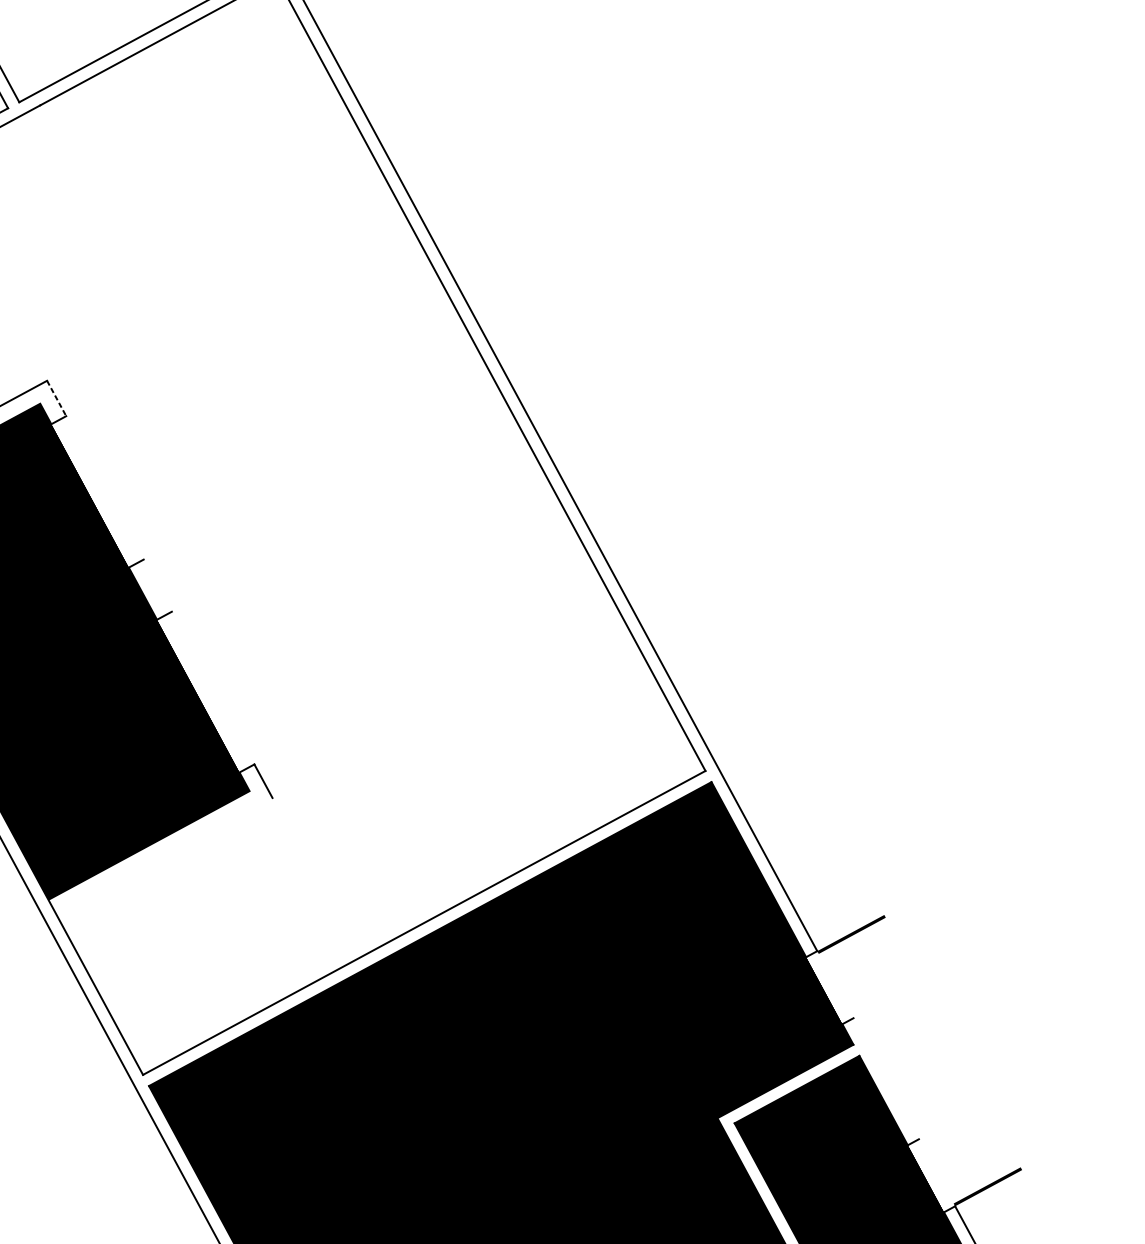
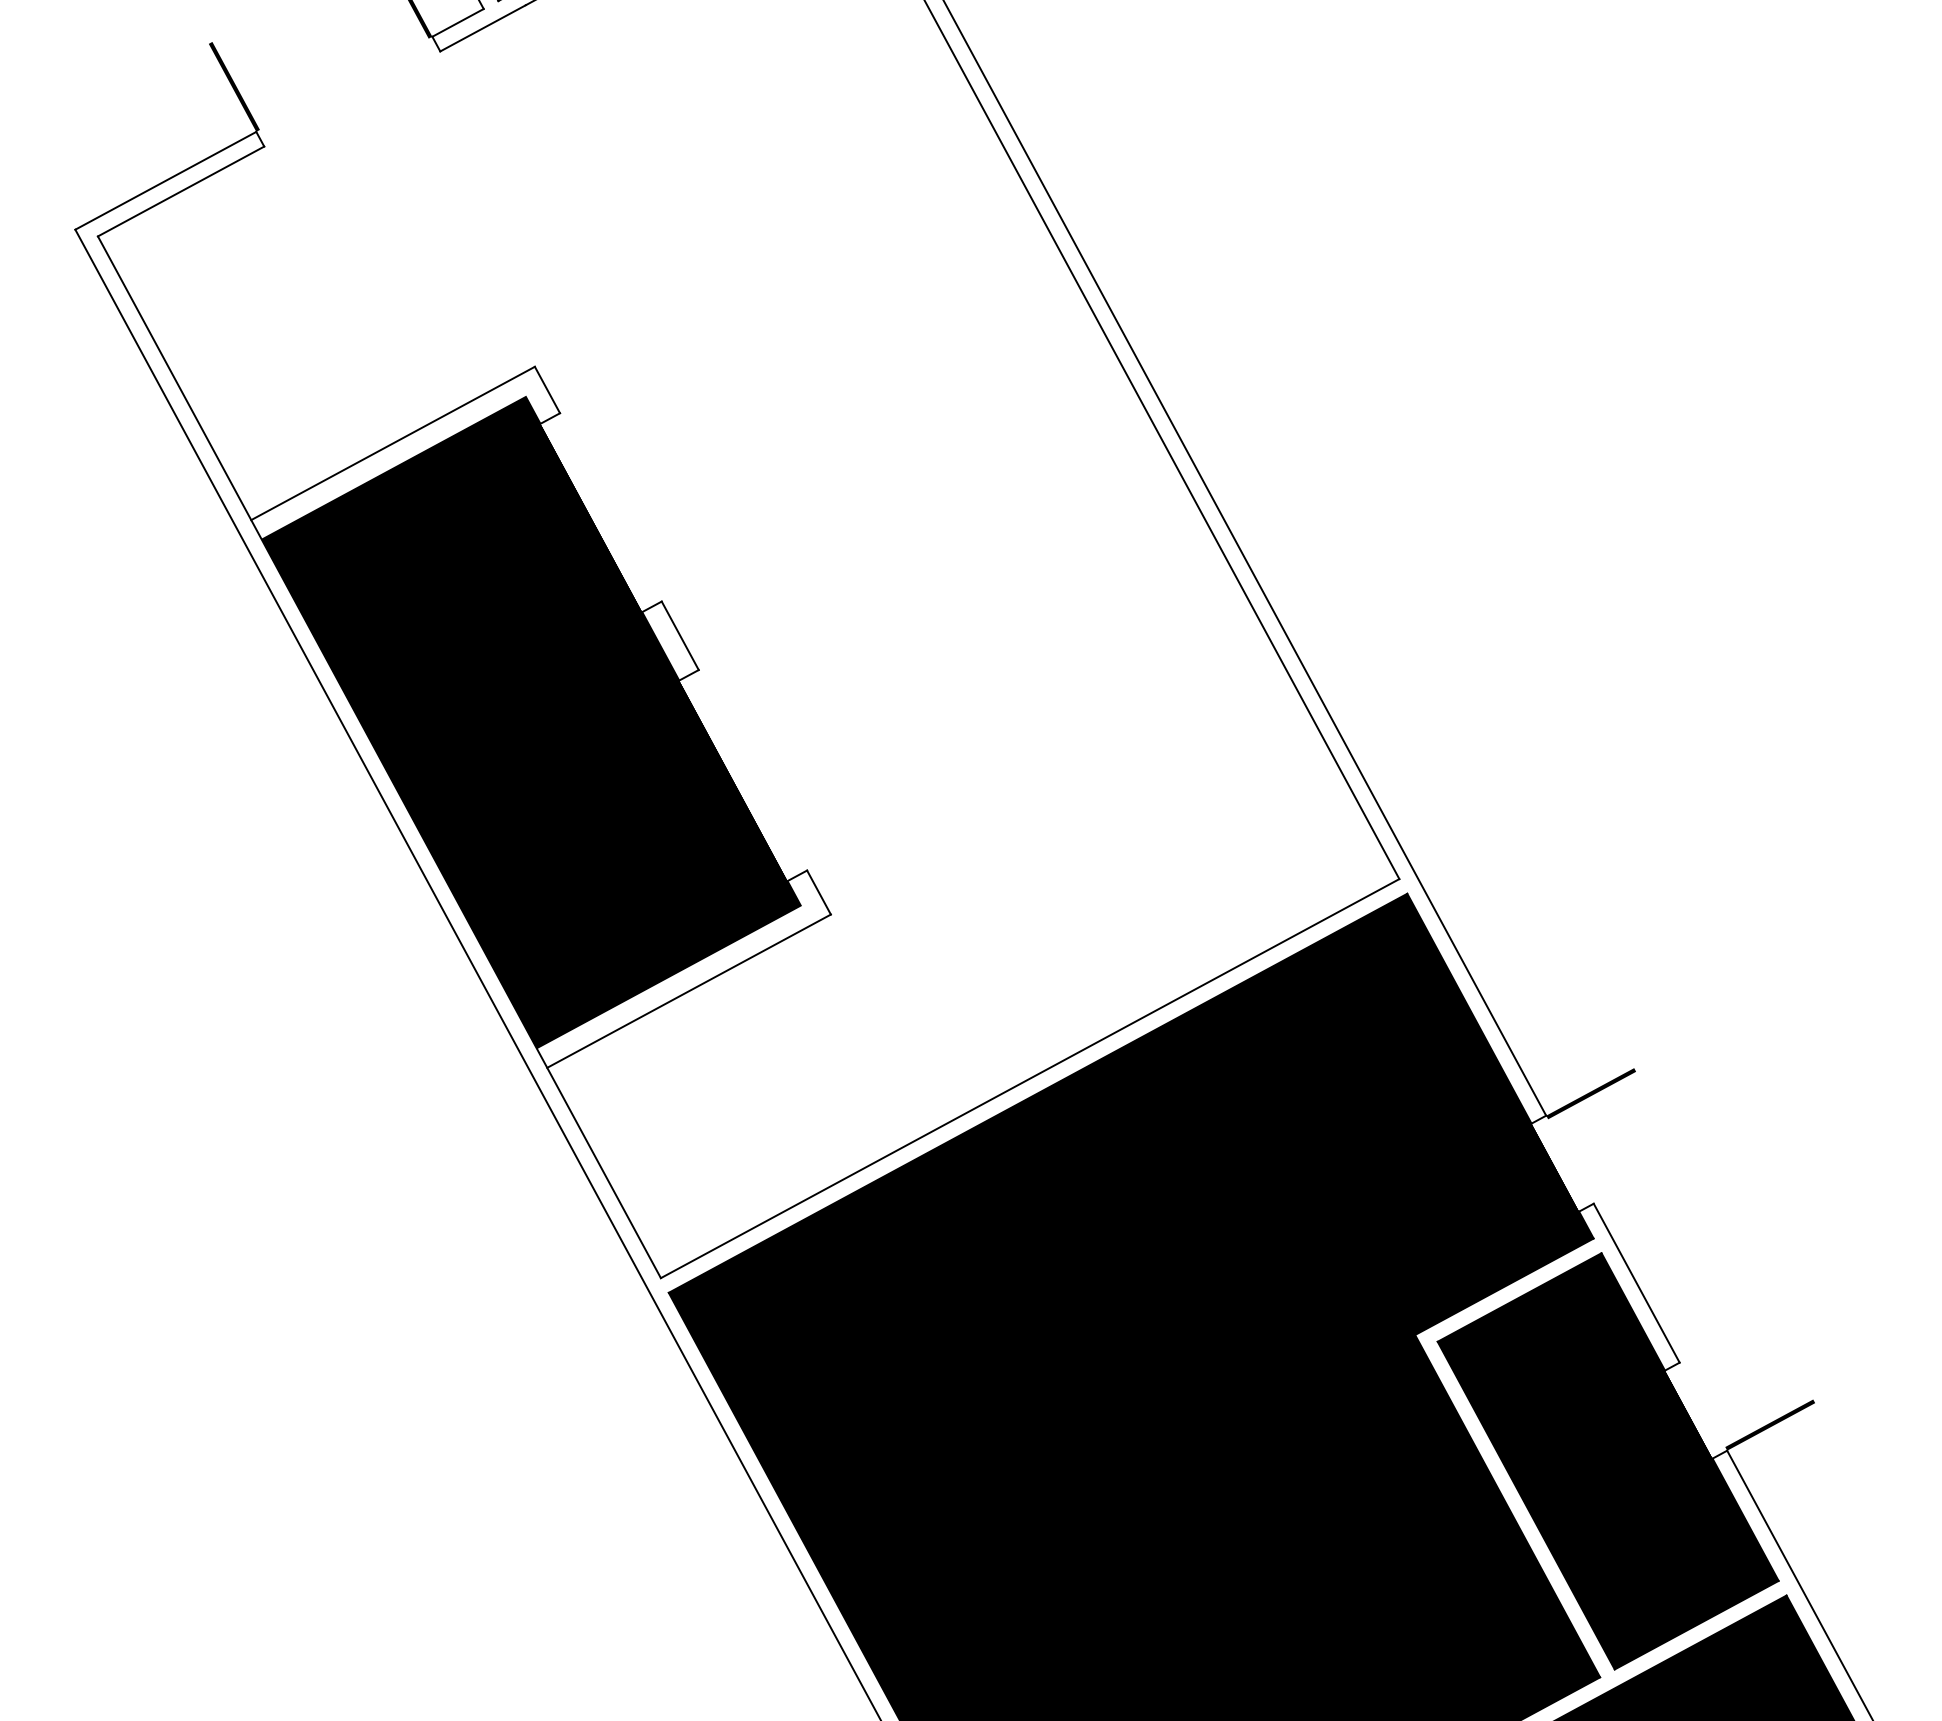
line: (56, 398) -> (547, 390), dashed -> solid
line: (157, 585) -> (679, 635), added
line: (164, 855) -> (688, 990), added
line: (886, 1078) -> (1636, 1282), added

